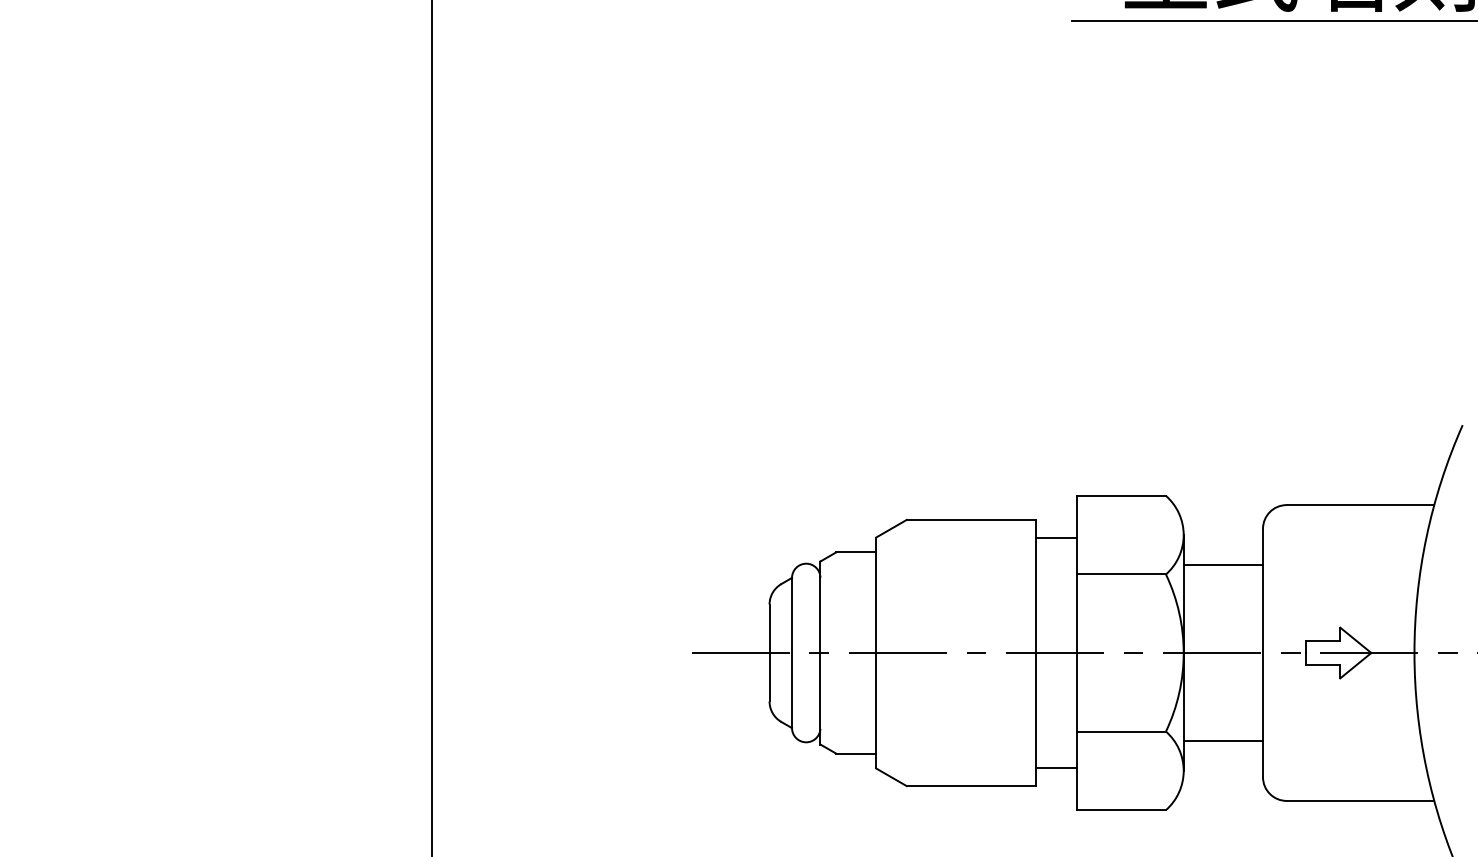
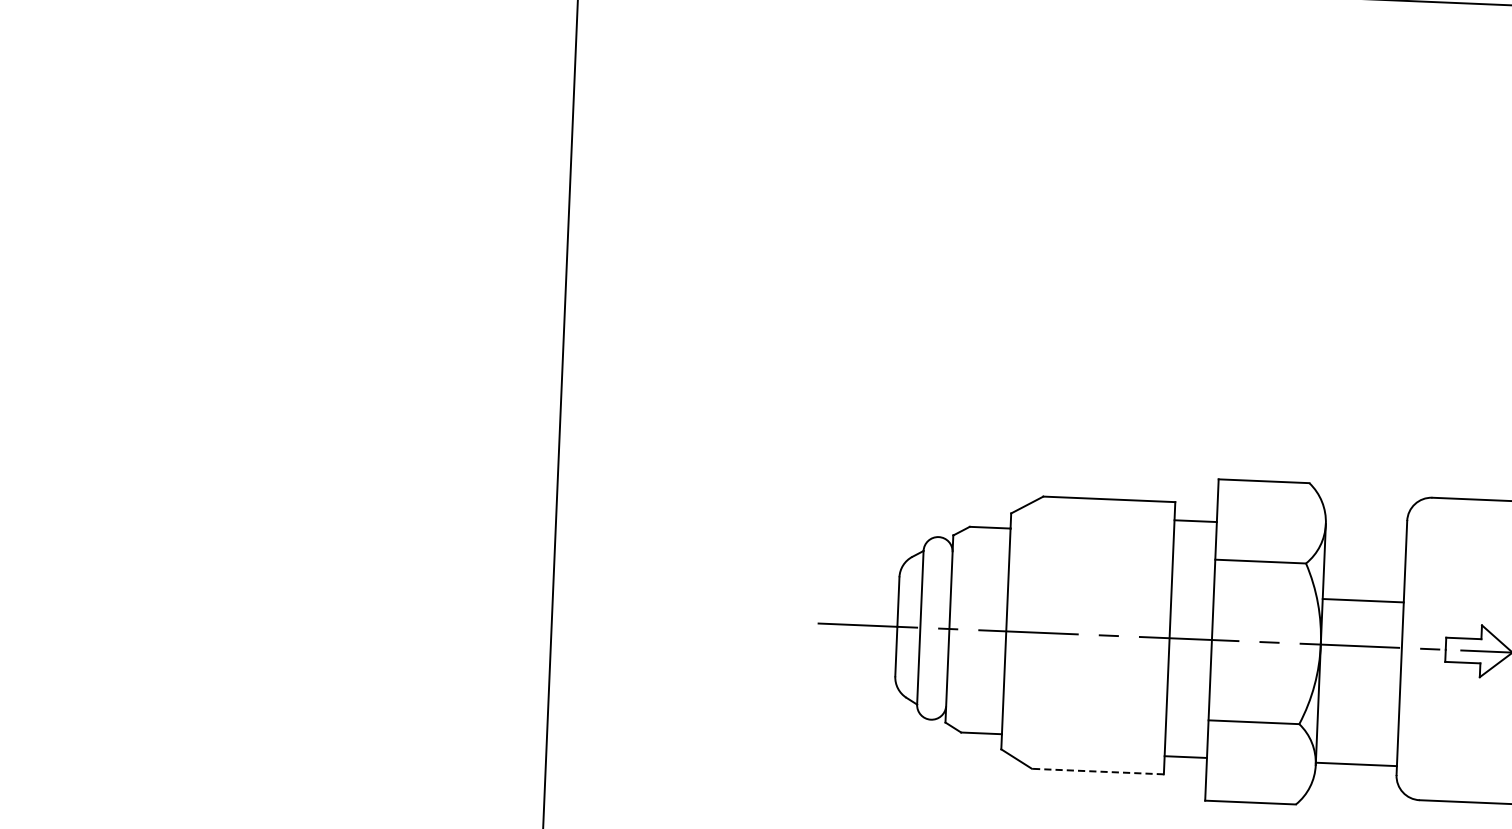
line: (1223, 565) -> (1363, 600), moved
line: (1223, 740) -> (1356, 764), moved
line: (971, 786) -> (1098, 771), solid -> dashed

